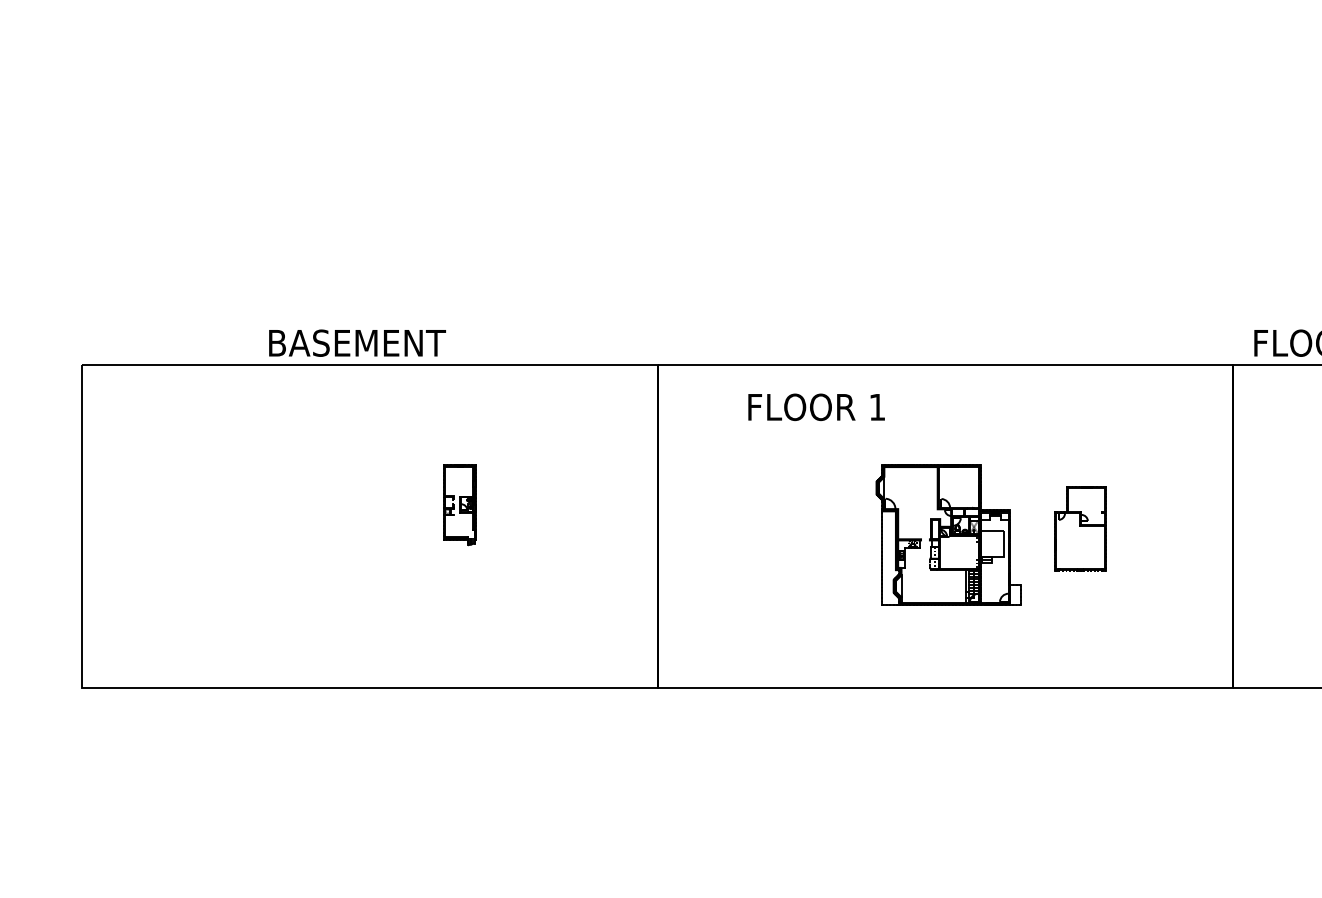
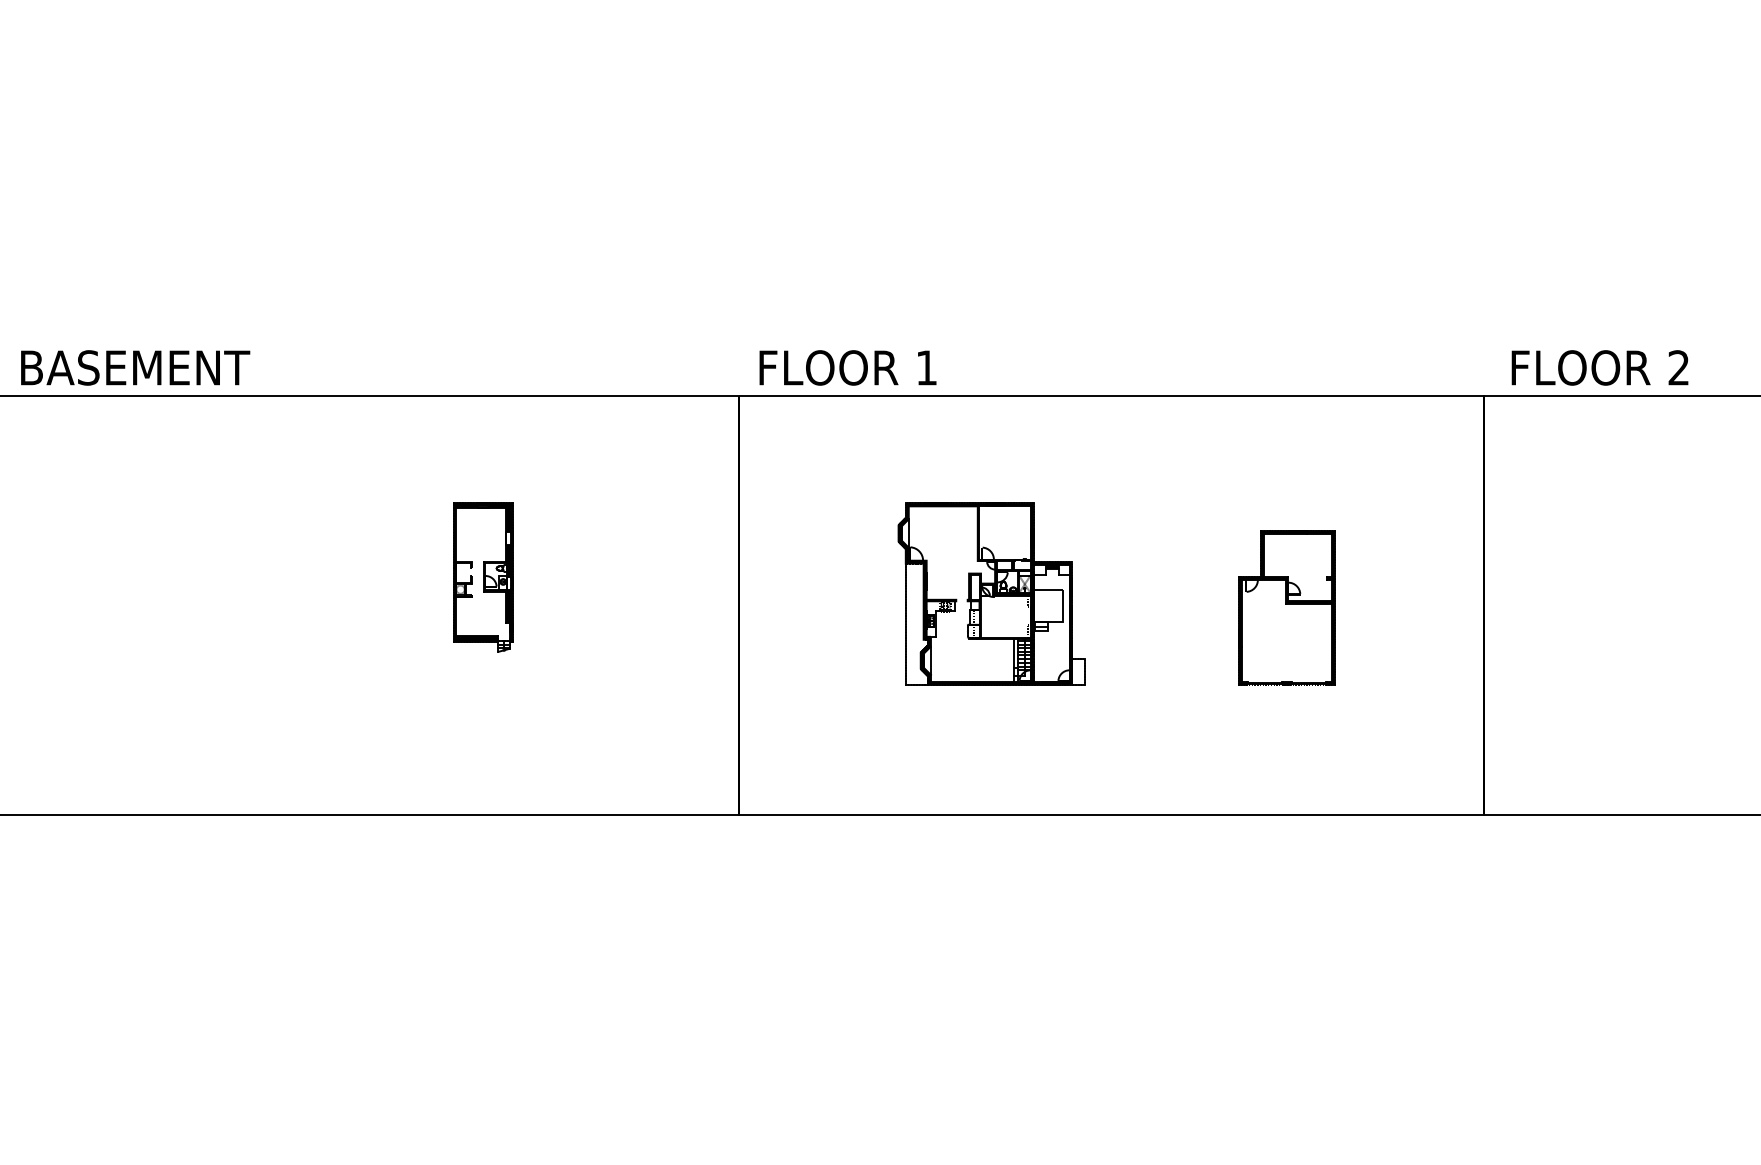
text: (357, 342) -> (135, 367), moved
text: (816, 406) -> (847, 367), moved
part: (460, 505) -> (483, 577), size x1.43
part: (1080, 528) -> (1286, 607), size x1.43
part: (948, 534) -> (991, 593), moved

